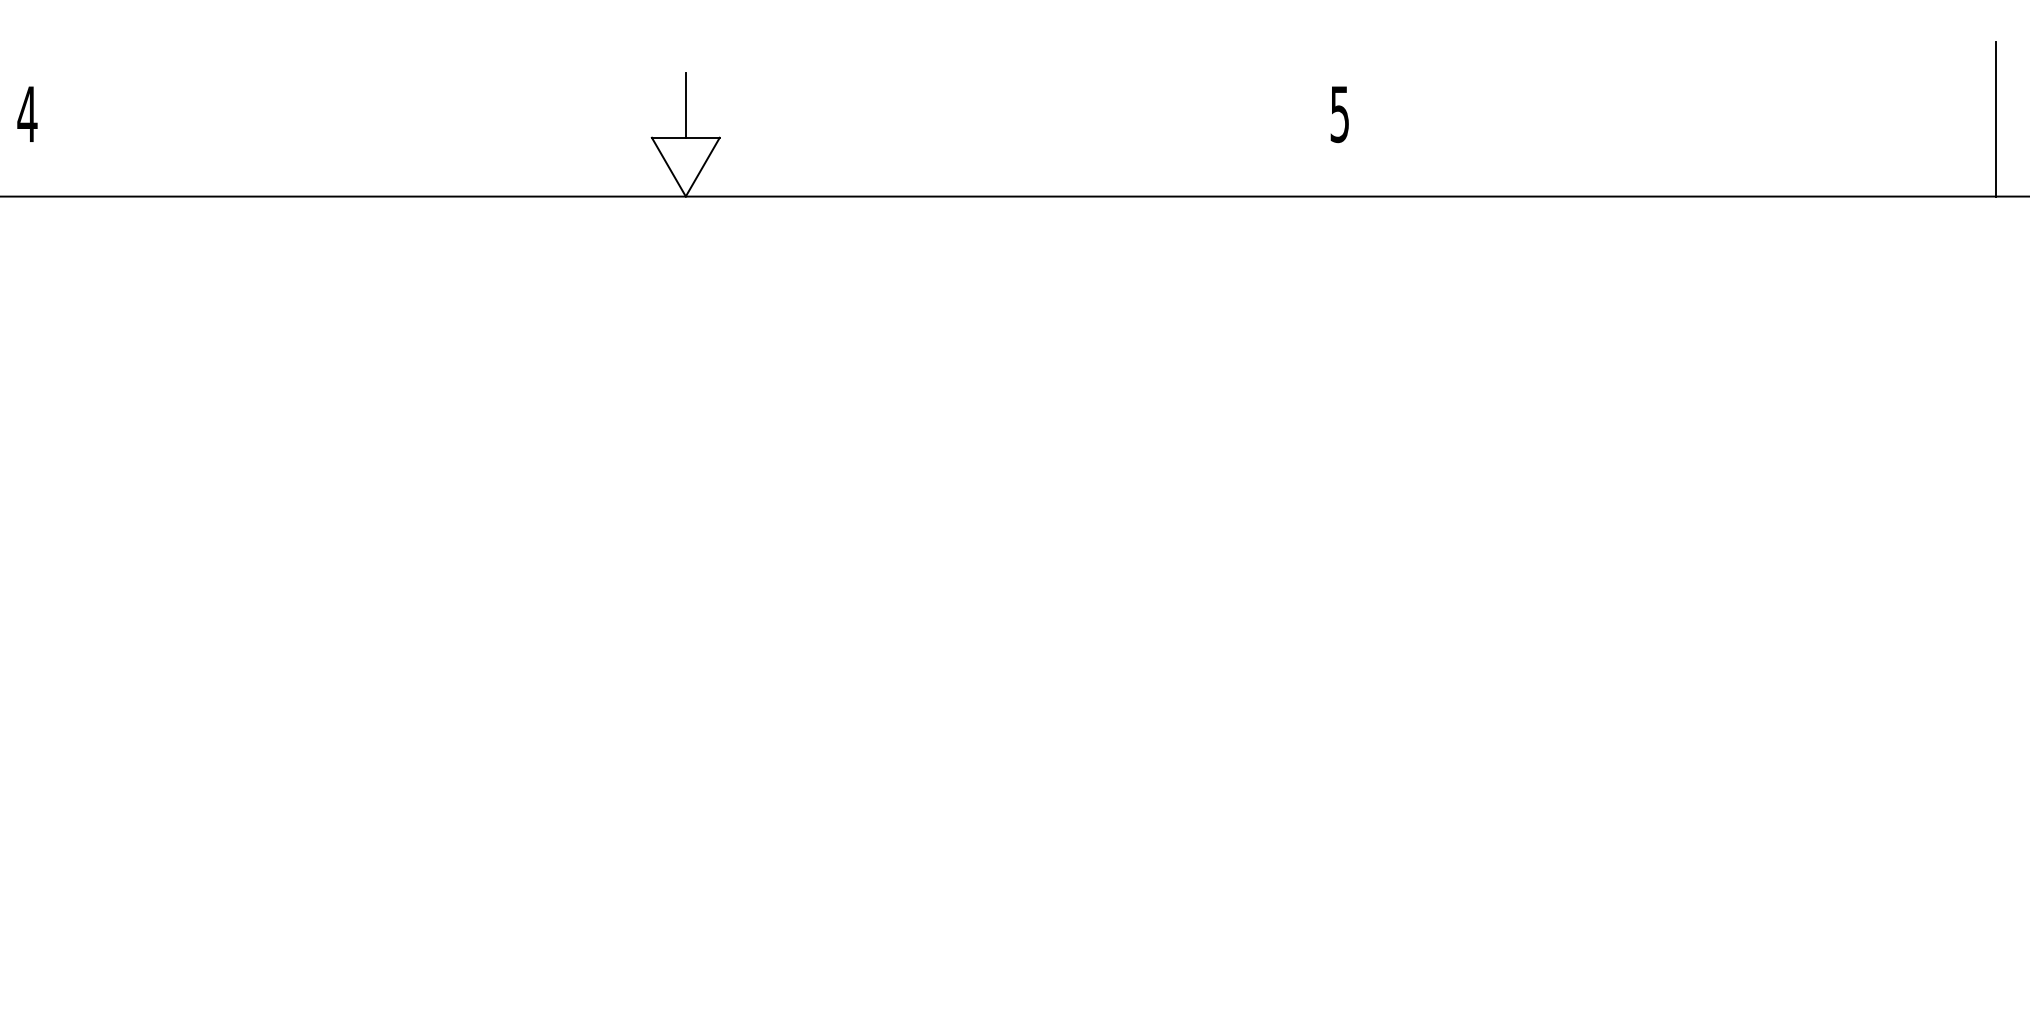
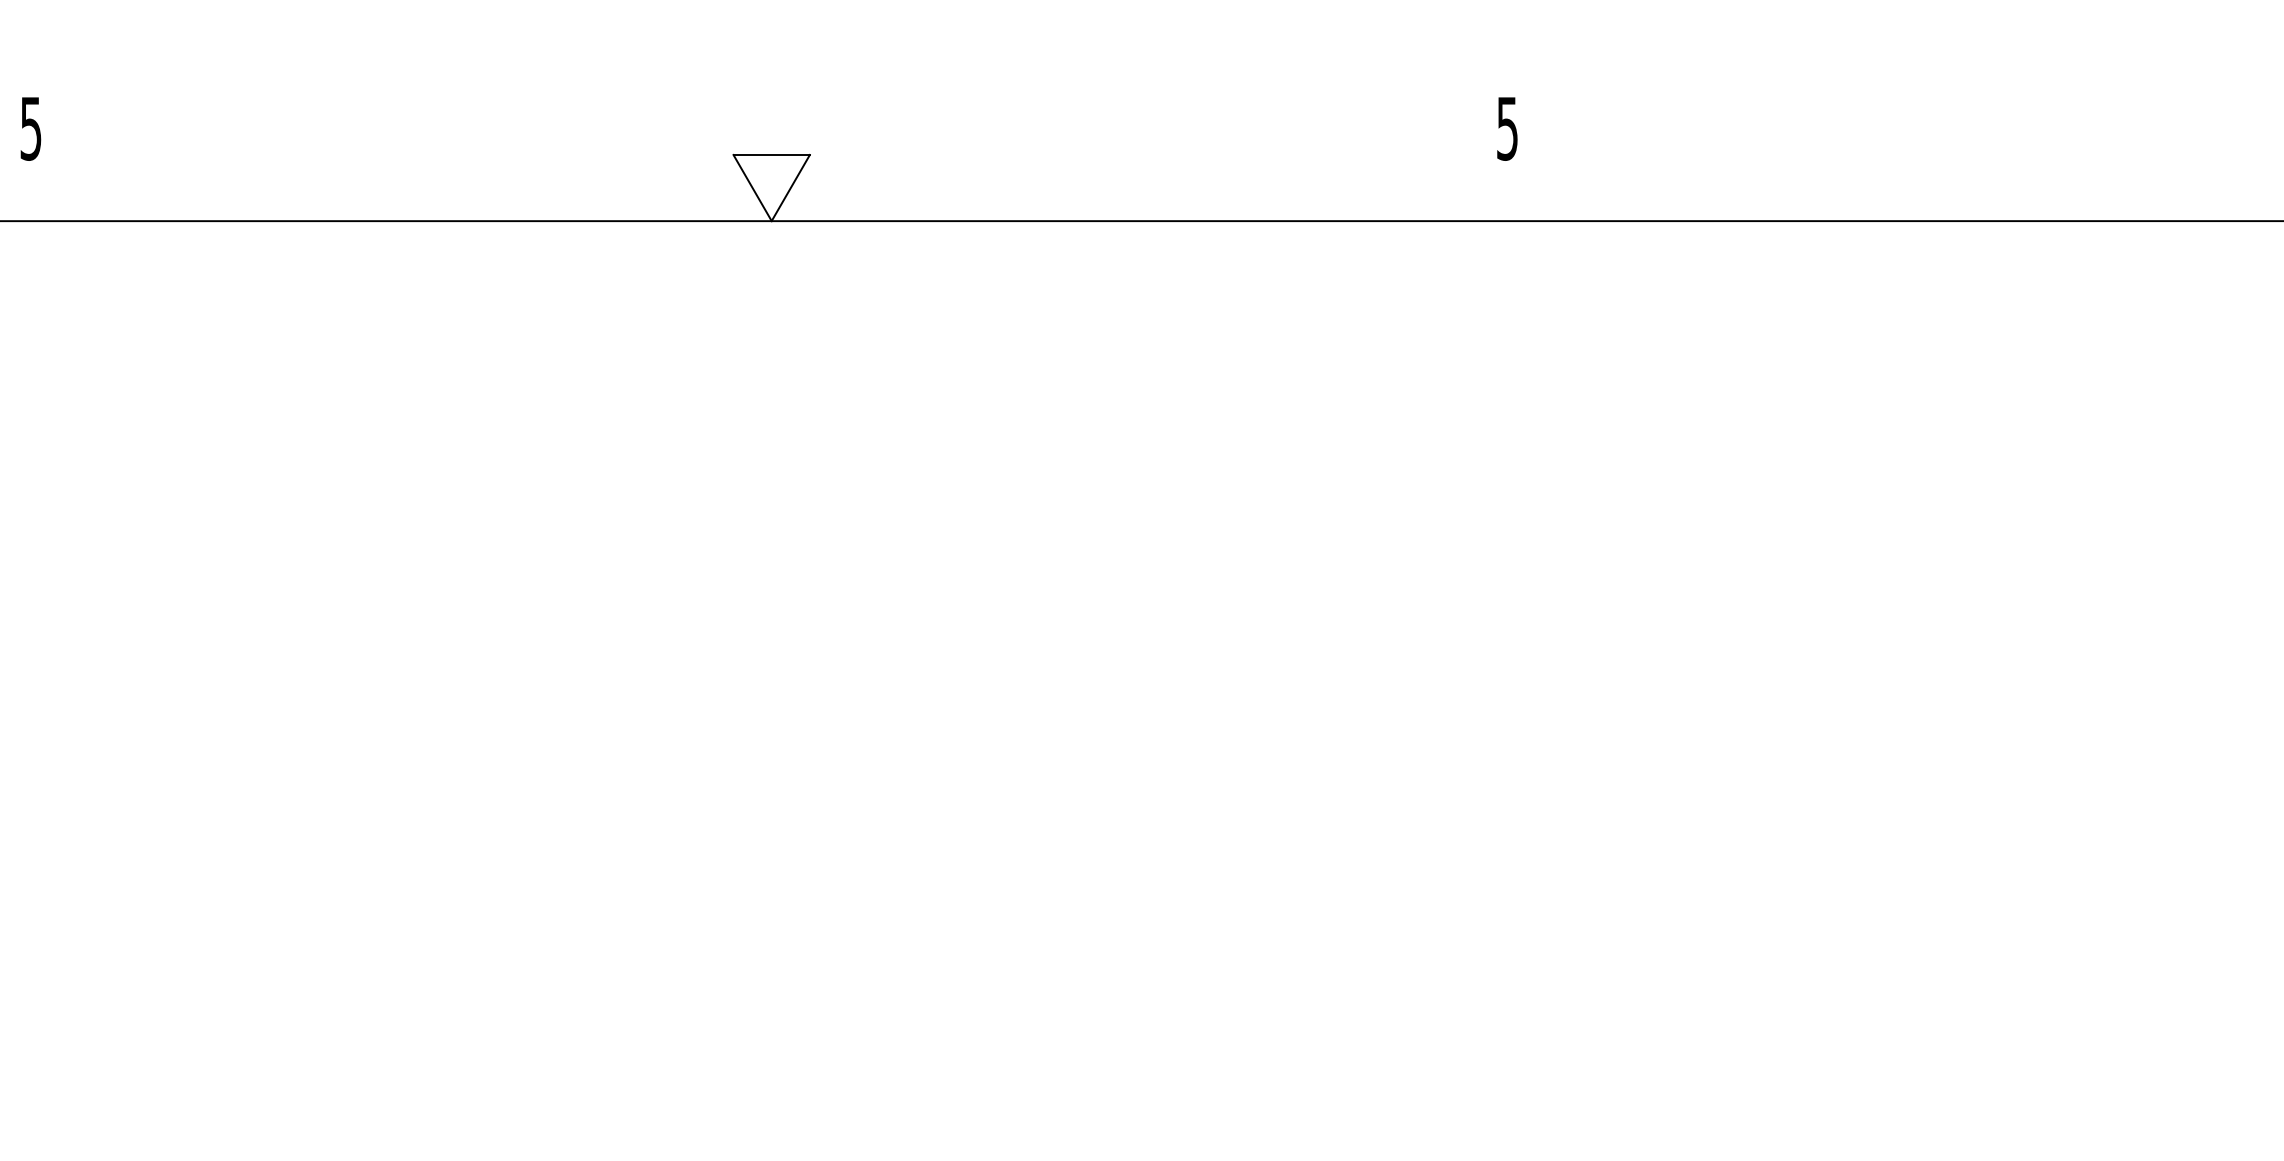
line: (685, 105) -> (771, 118), removed
text: (26, 114) -> (30, 128), 4 -> 5
line: (1995, 119) -> (2245, 134), removed

